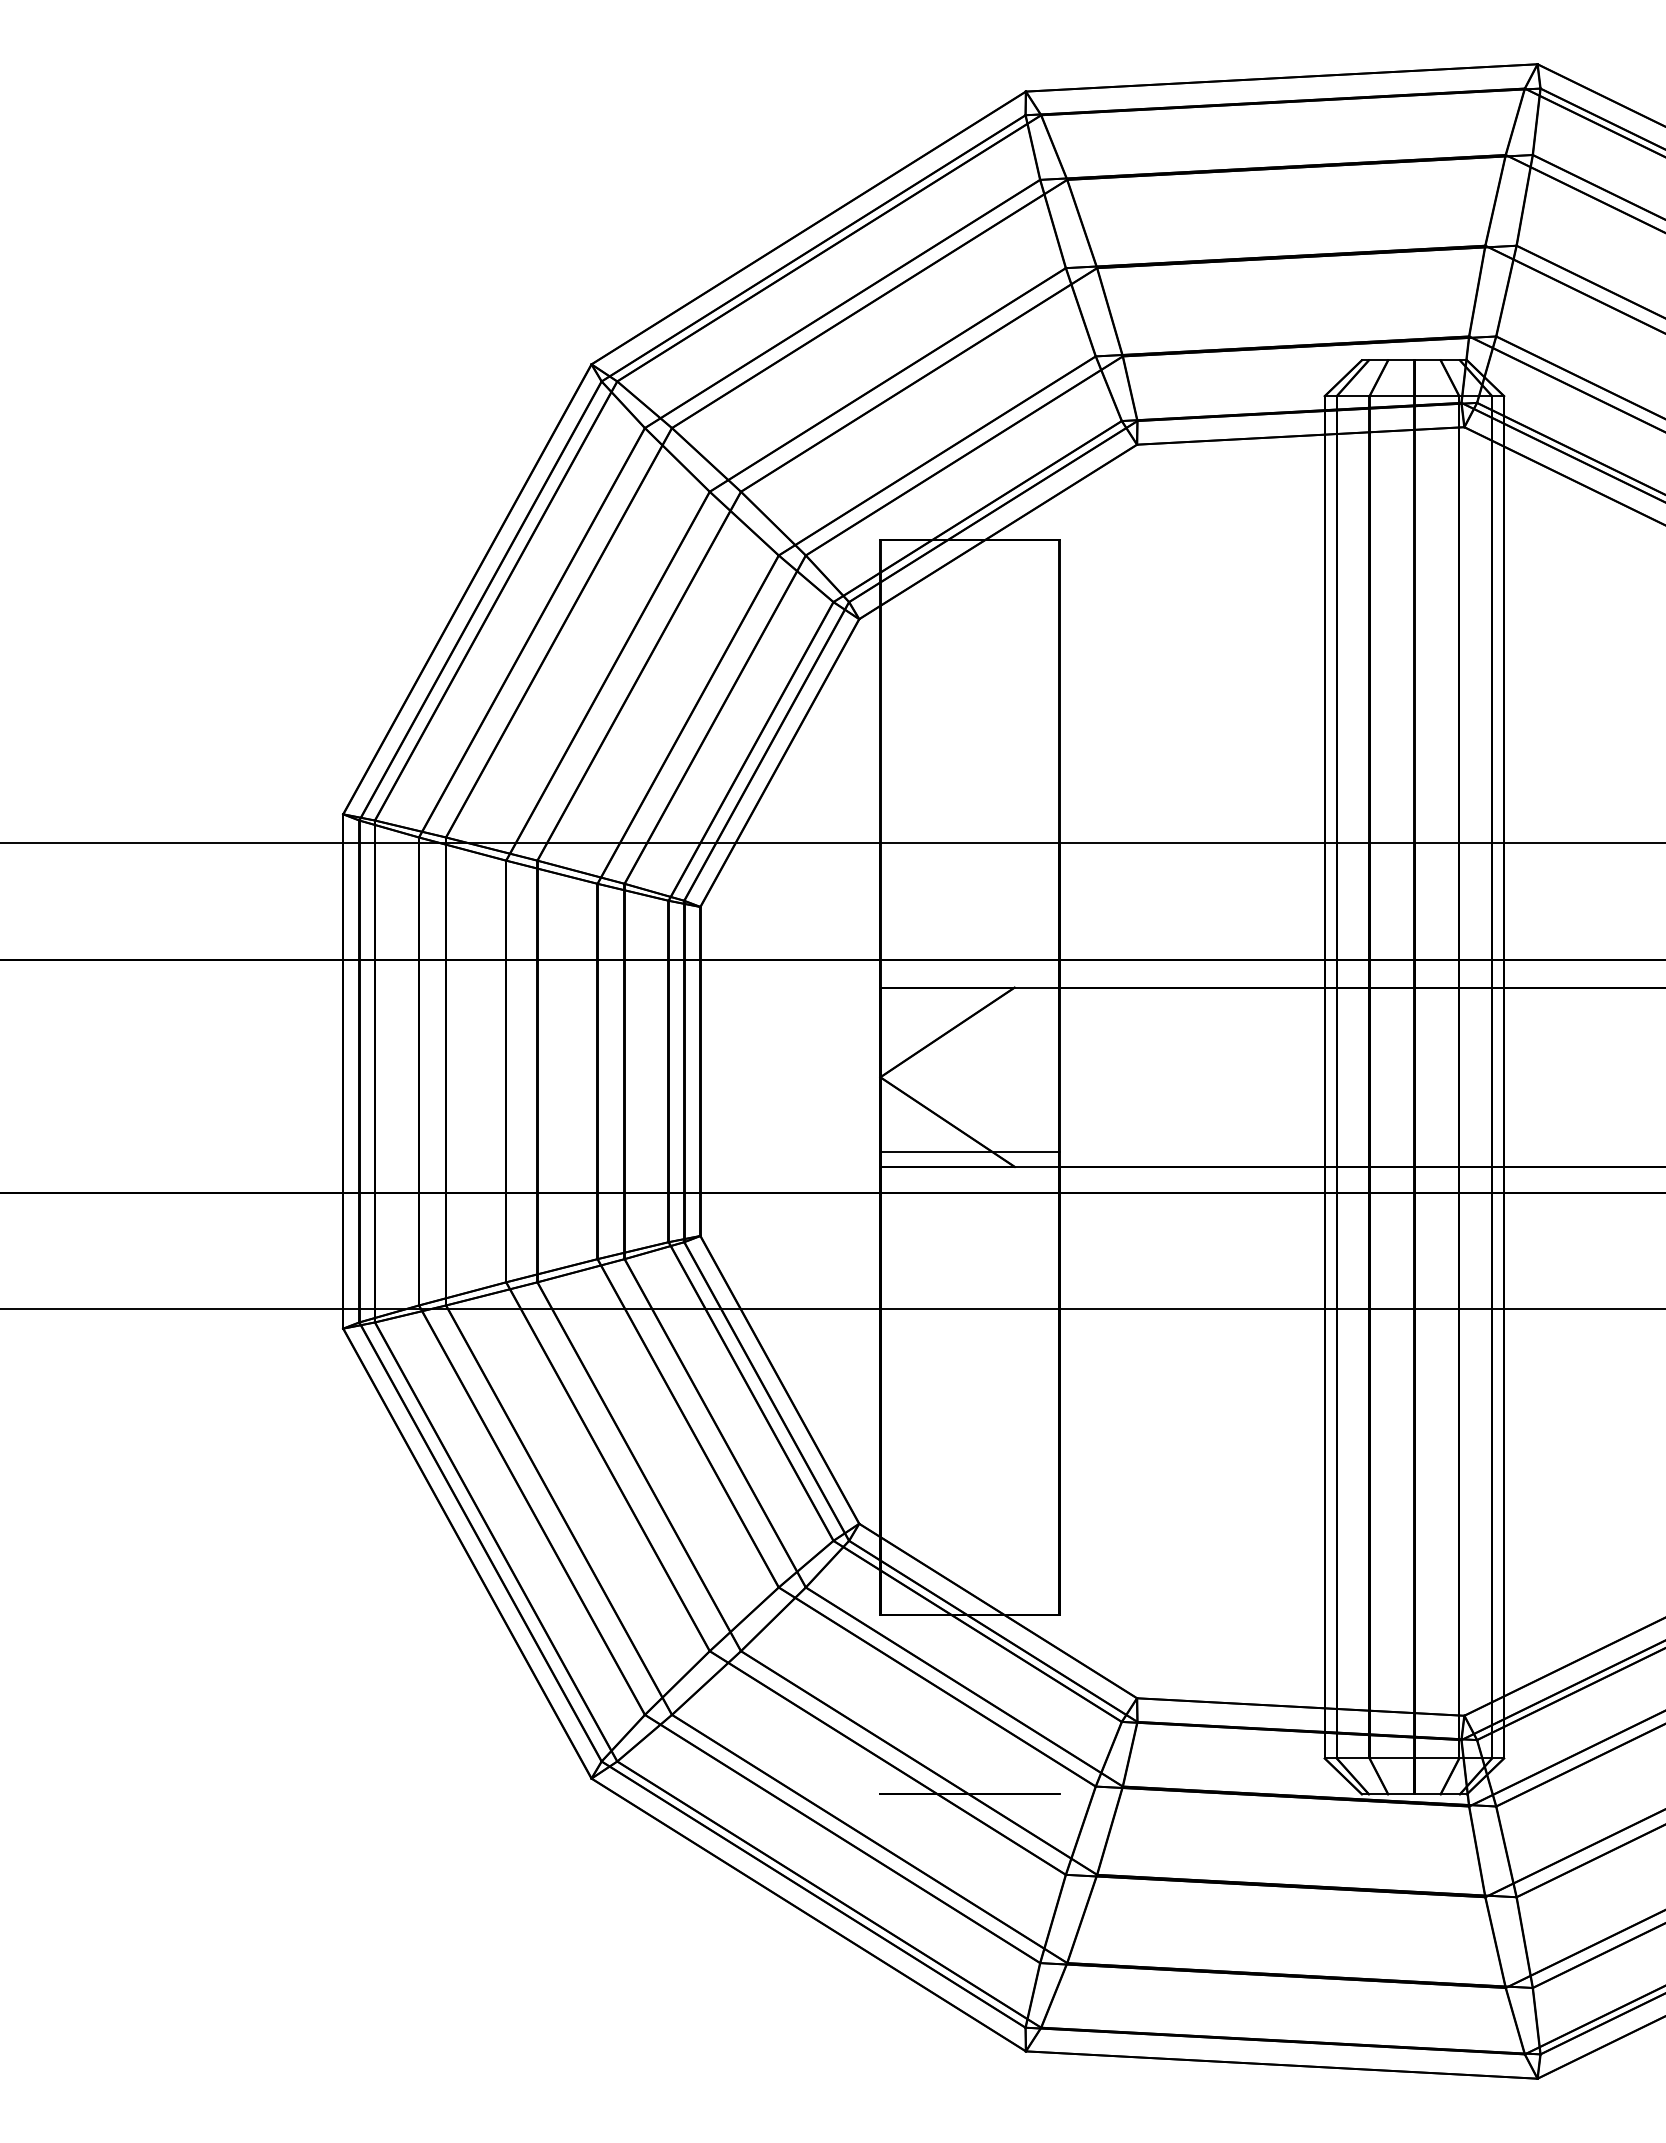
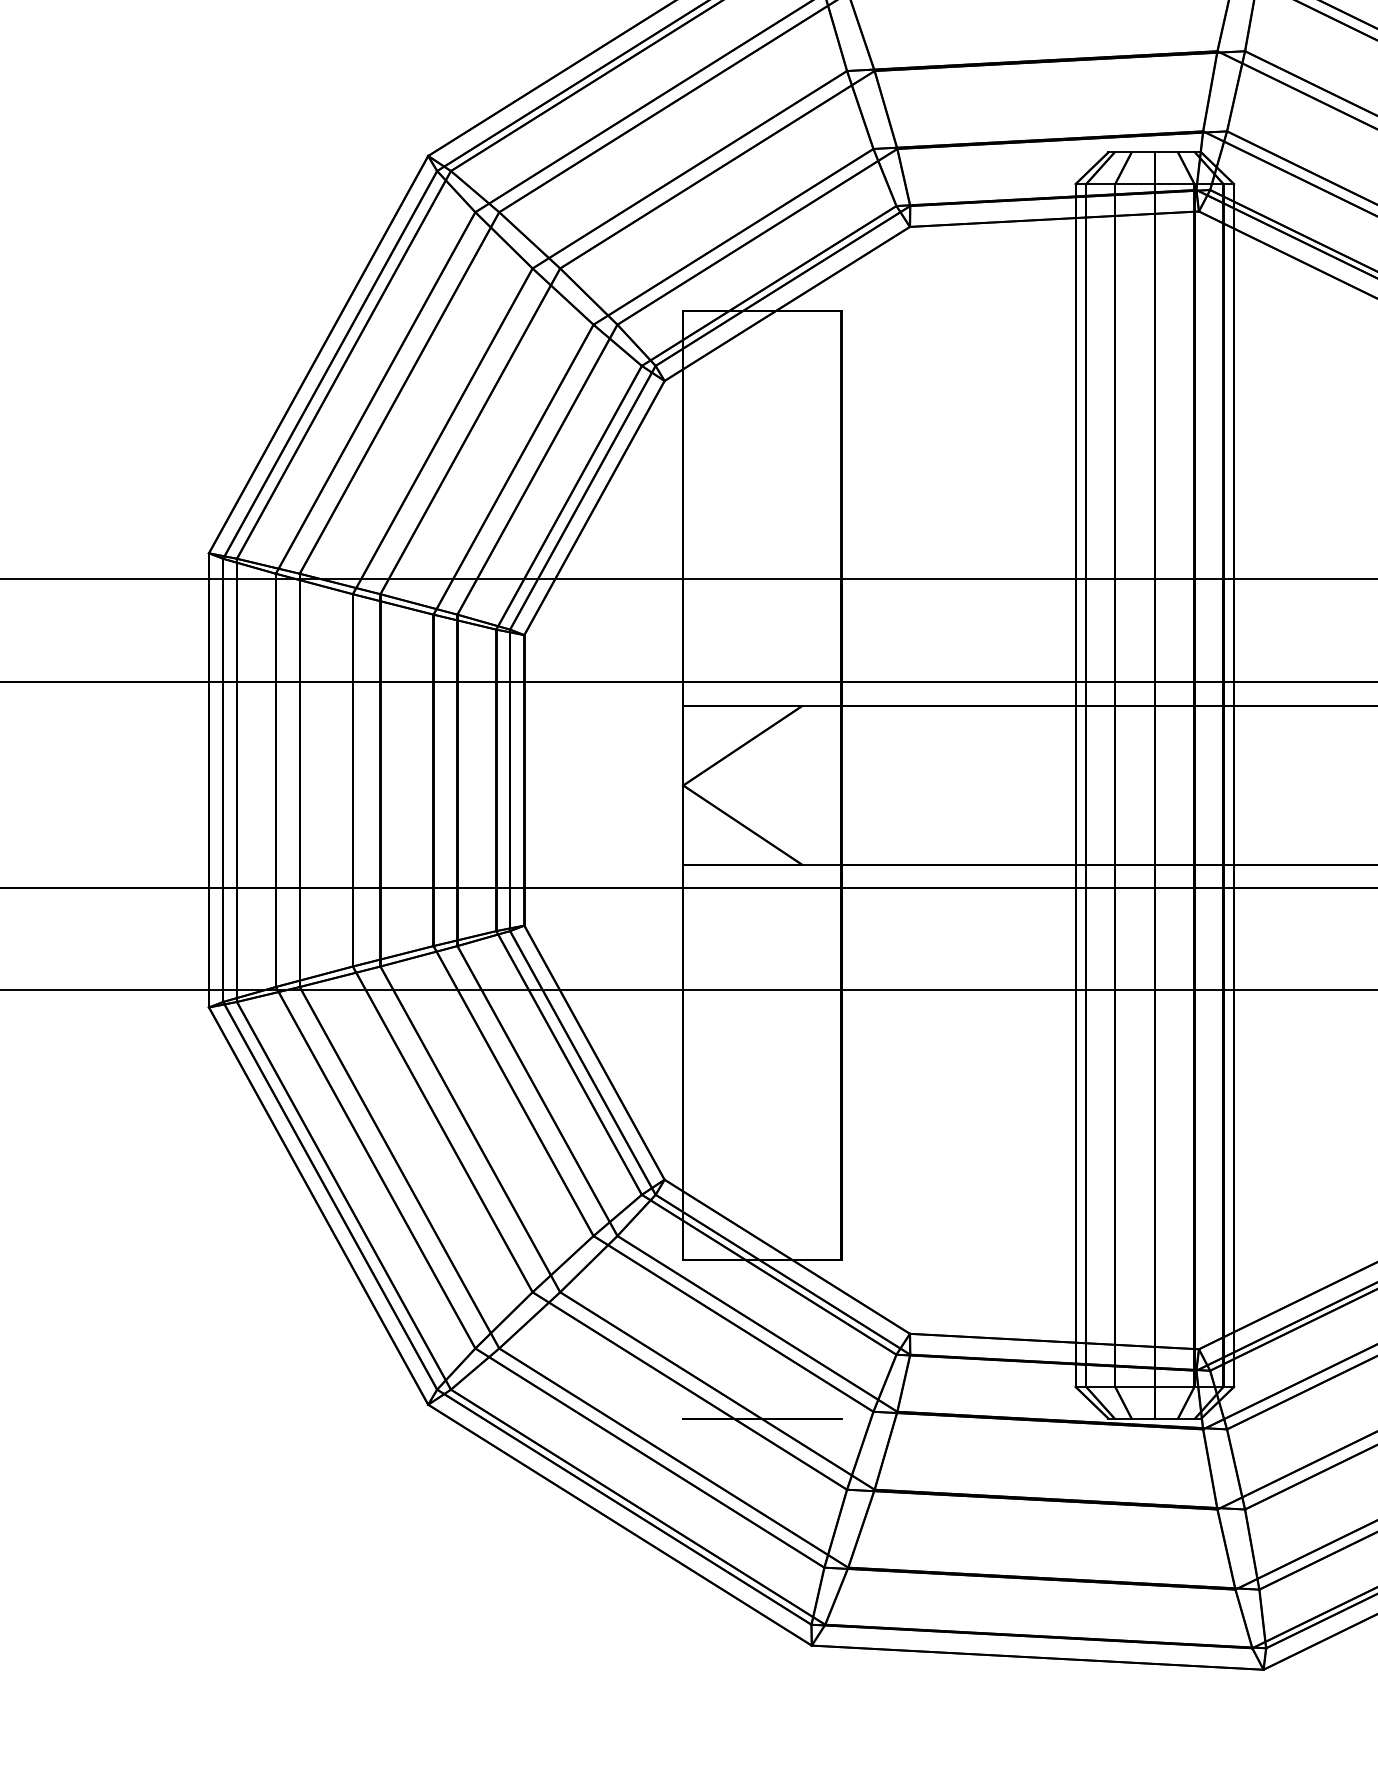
line: (969, 1152) -> (761, 851), removed

